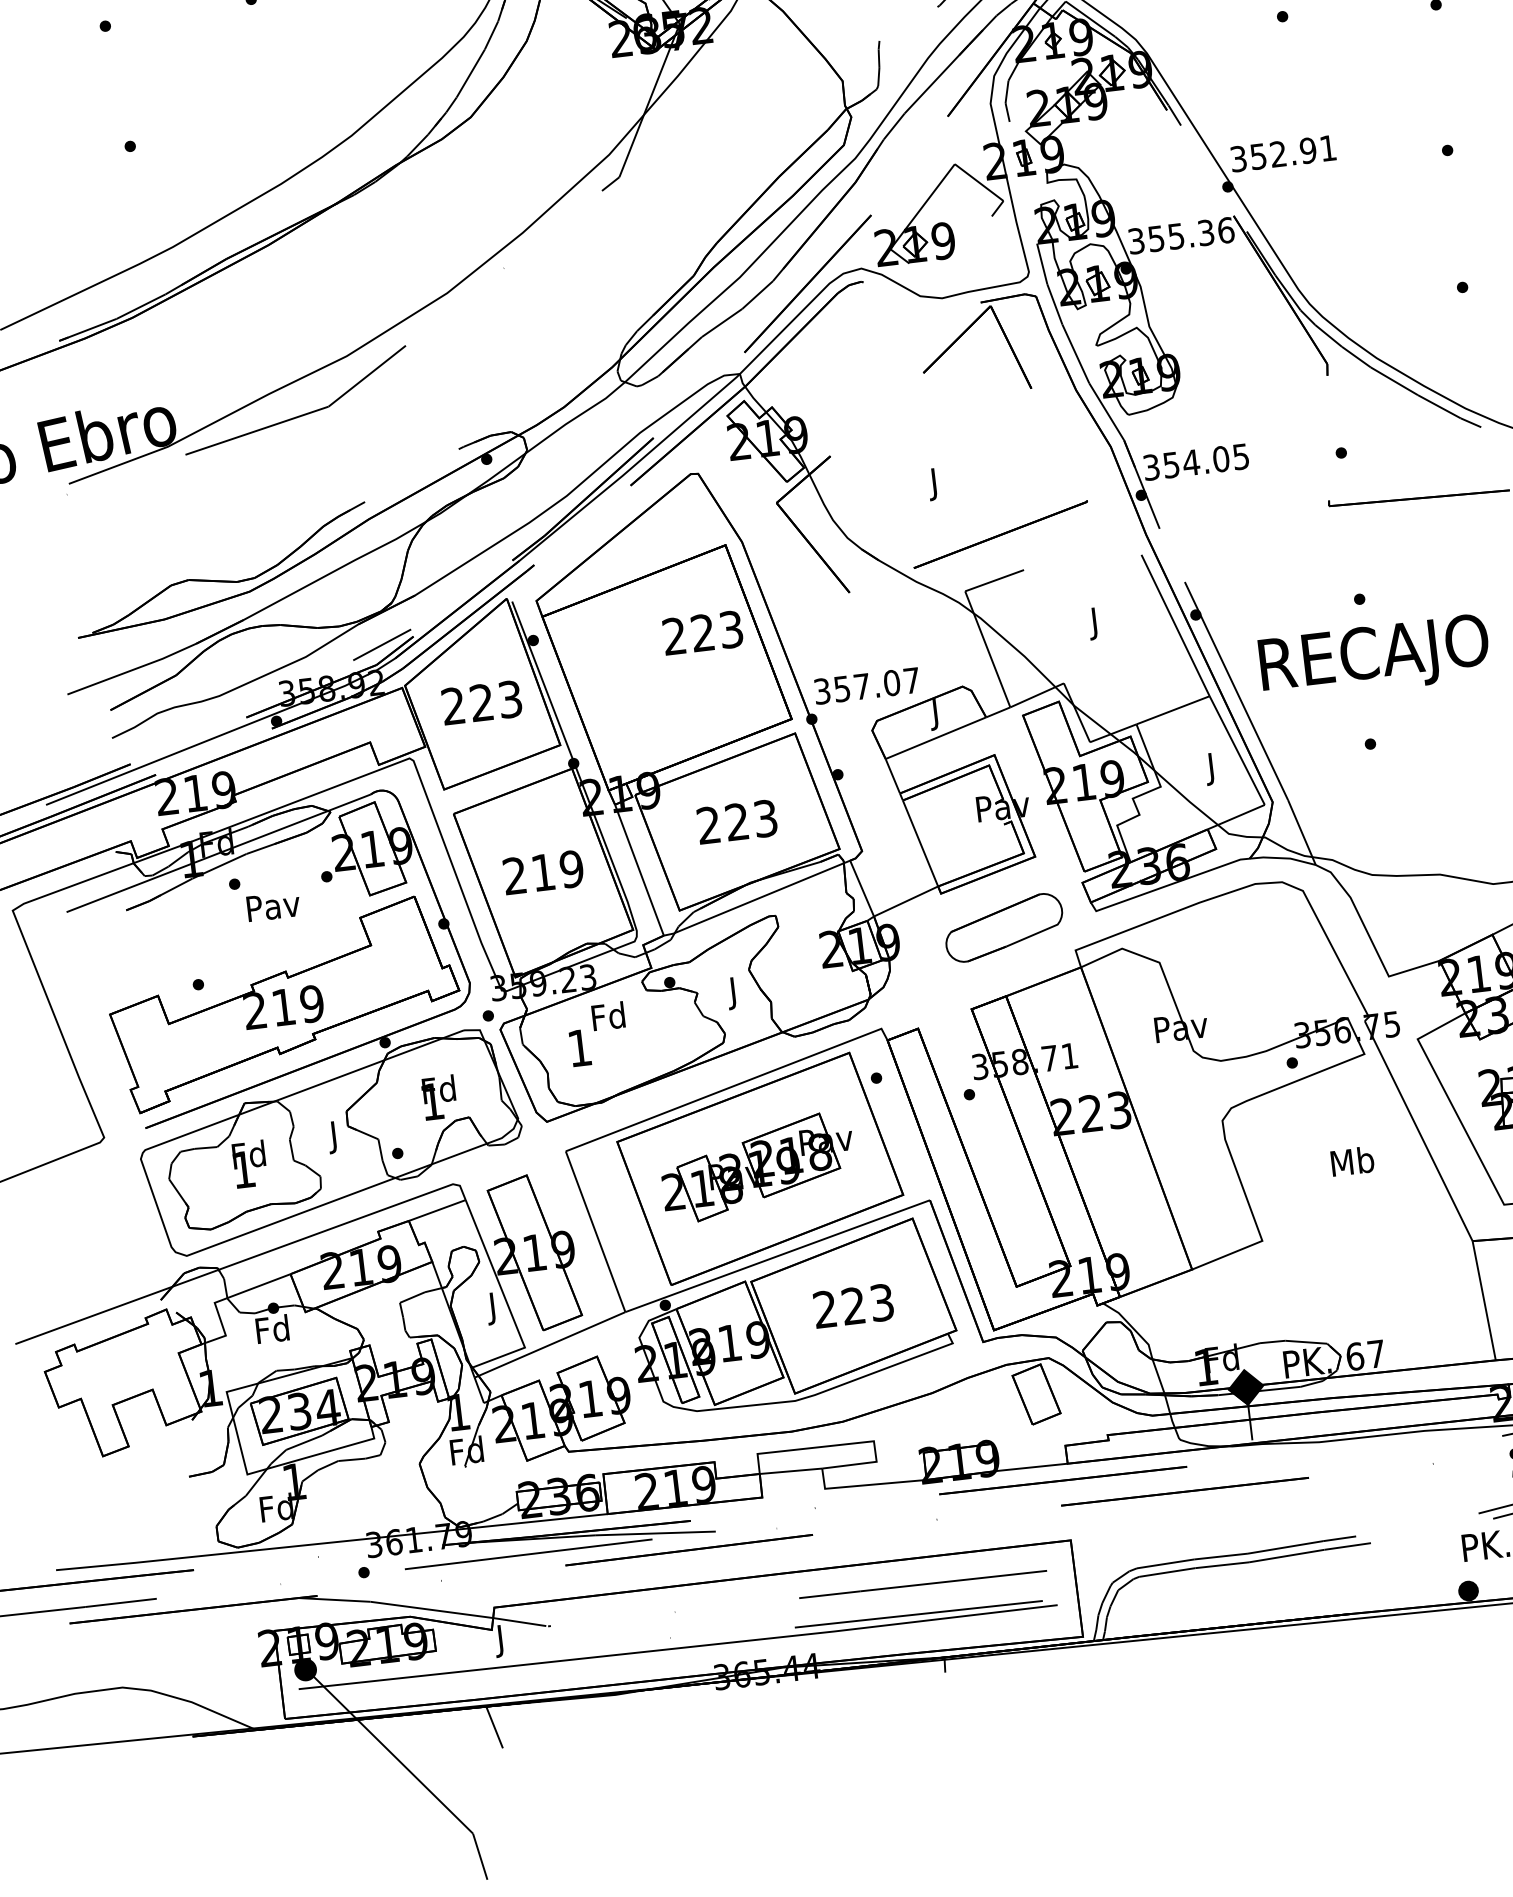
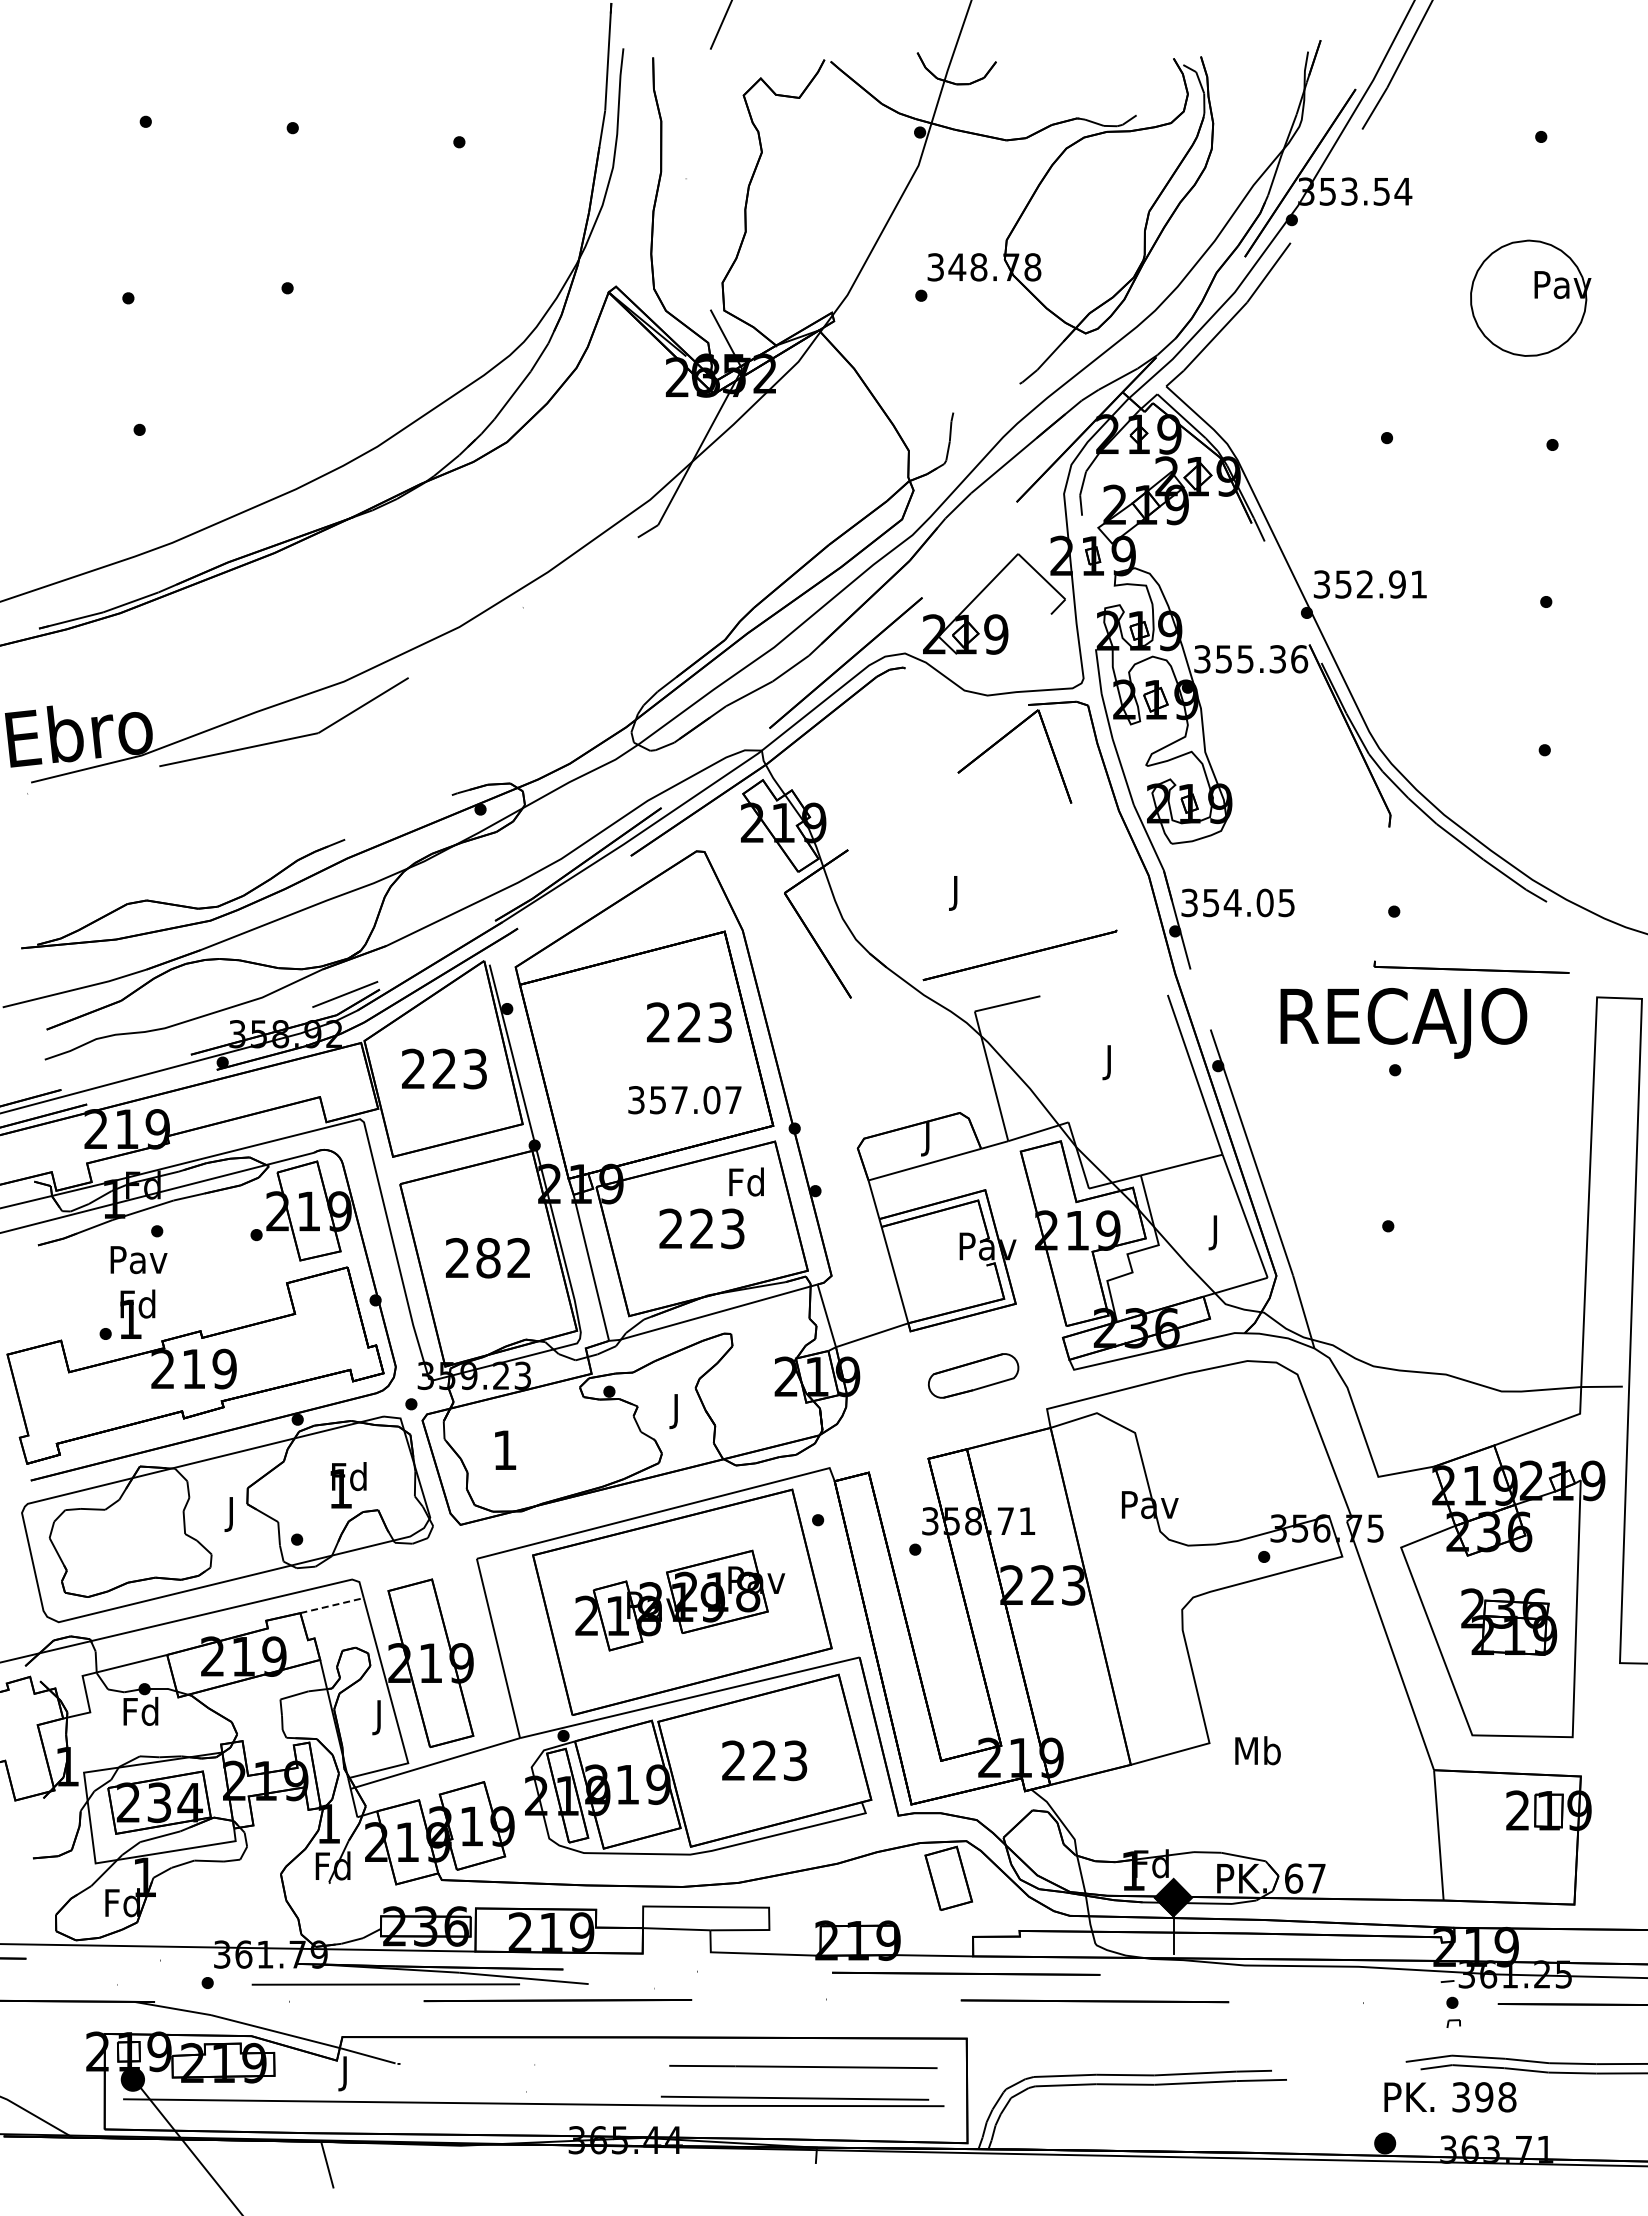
text: (1374, 658) -> (1403, 1023), moved
text: (866, 686) -> (684, 1100), moved
text: (557, 870) -> (503, 1257), 219 -> 282
text: (273, 906) -> (138, 1260), moved
part: (1004, 927) -> (973, 1375), size x0.7
text: (608, 1015) -> (746, 1181), moved
text: (1352, 1161) -> (1257, 1750), moved
text: (249, 1163) -> (137, 1313), moved
line: (437, 1210) -> (332, 1605), solid -> dashed

